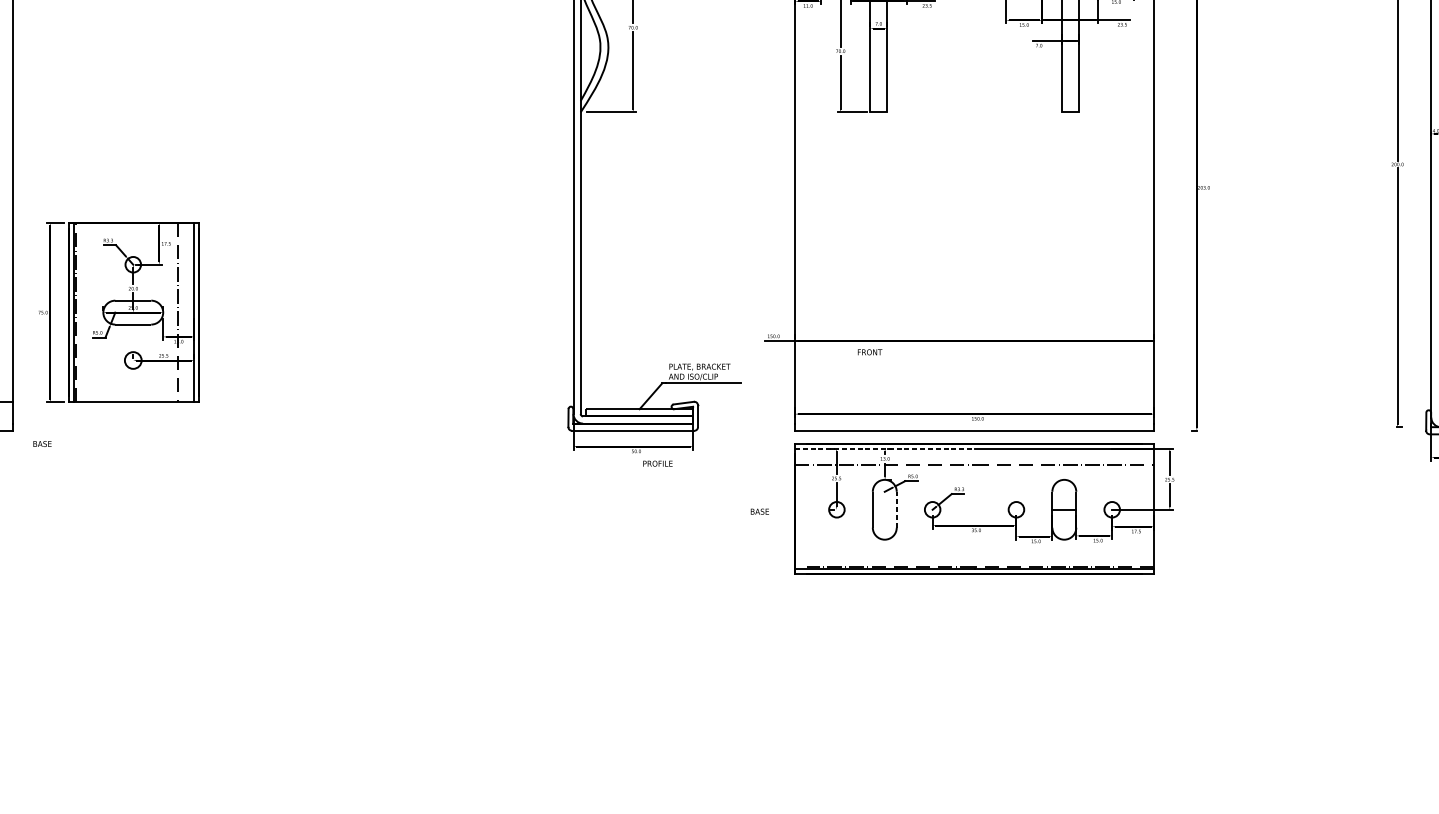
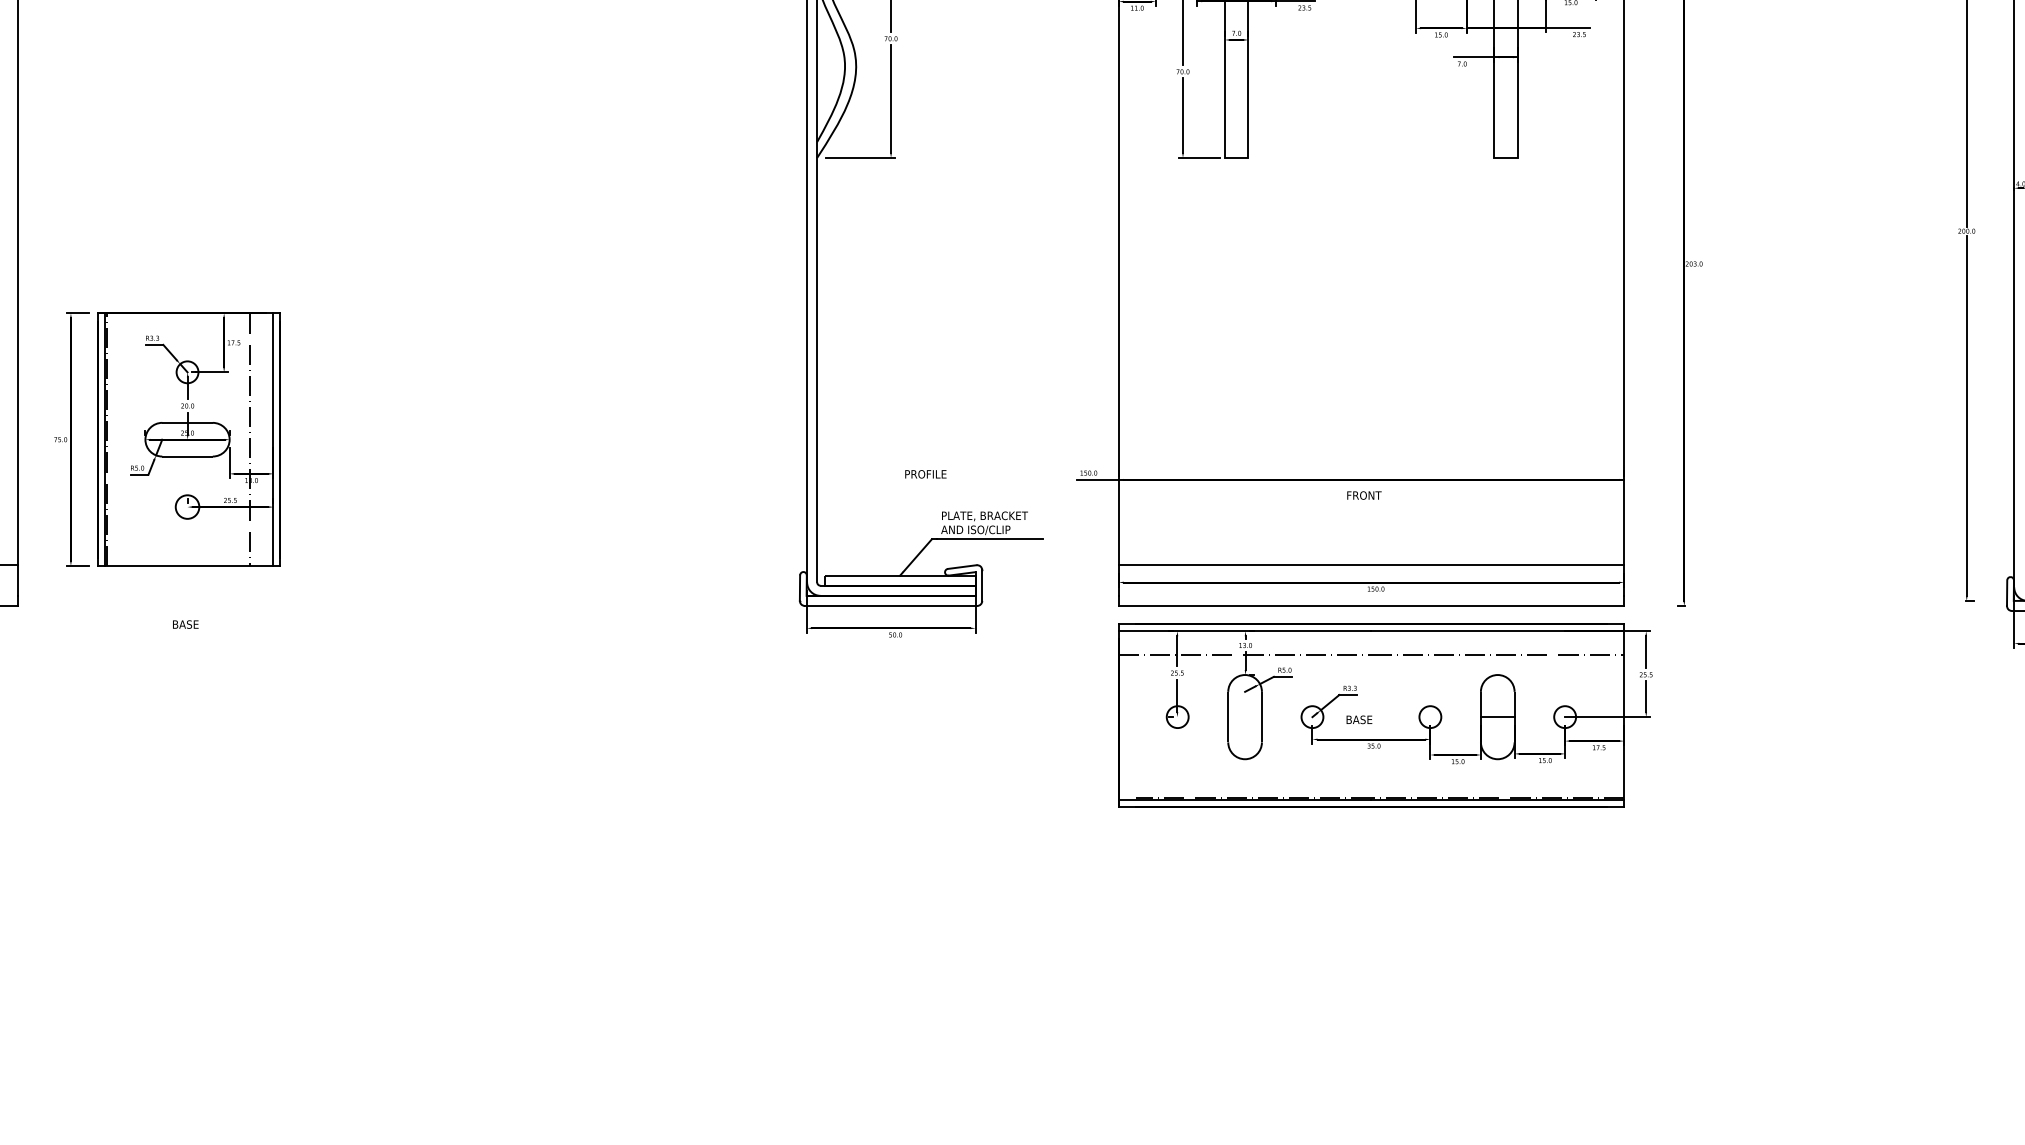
text: (870, 352) -> (1364, 495), moved
line: (974, 402) -> (1371, 565), added
text: (42, 443) -> (185, 624), moved
line: (885, 448) -> (1245, 631), dashed -> solid
text: (657, 463) -> (925, 474), moved
line: (896, 509) -> (1261, 716), dashed -> solid
text: (760, 511) -> (1359, 719), moved

